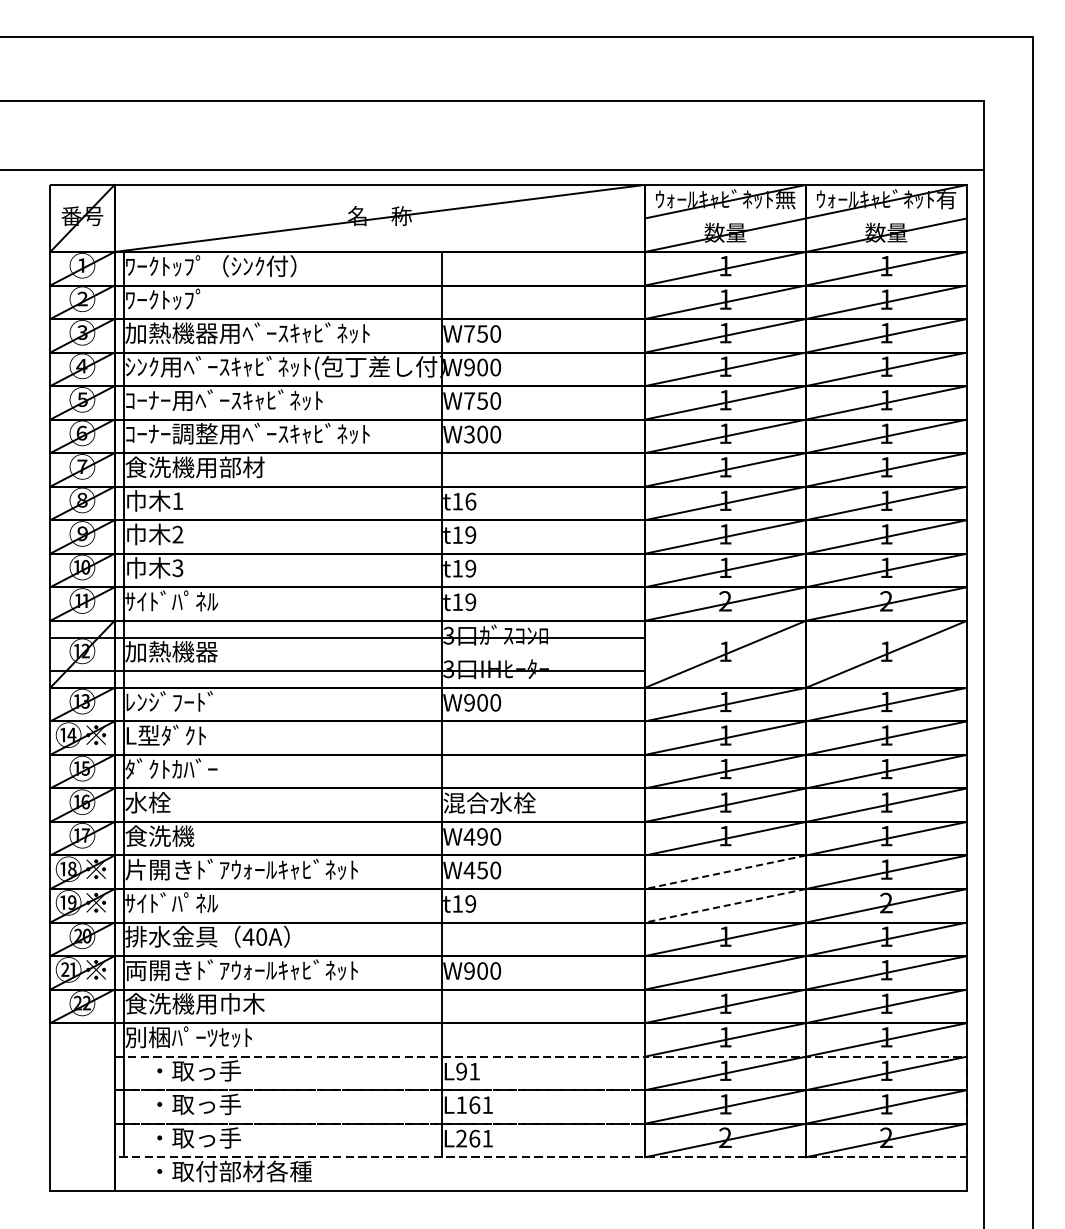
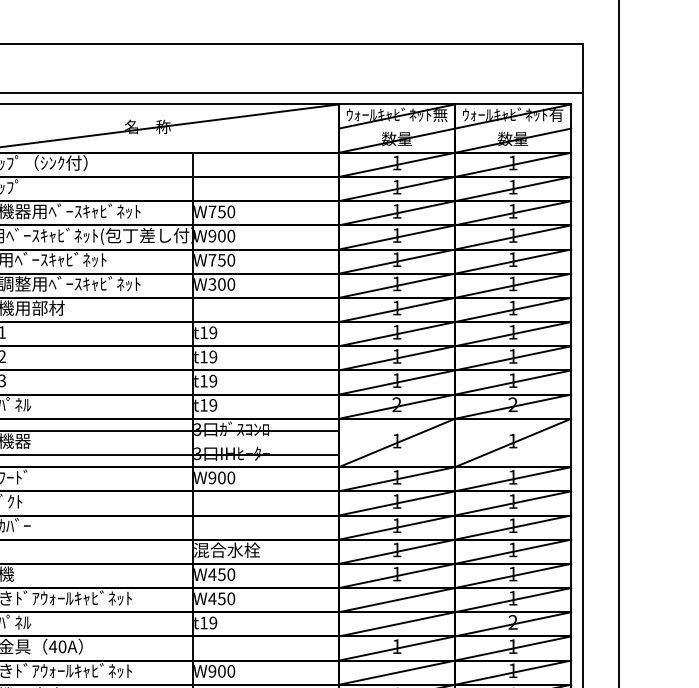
text: (470, 501) -> (213, 332), t16 -> t19
text: (482, 836) -> (221, 574), W490 -> W450
line: (725, 872) -> (397, 600), dashed -> solid
line: (725, 905) -> (397, 624), dashed -> solid

